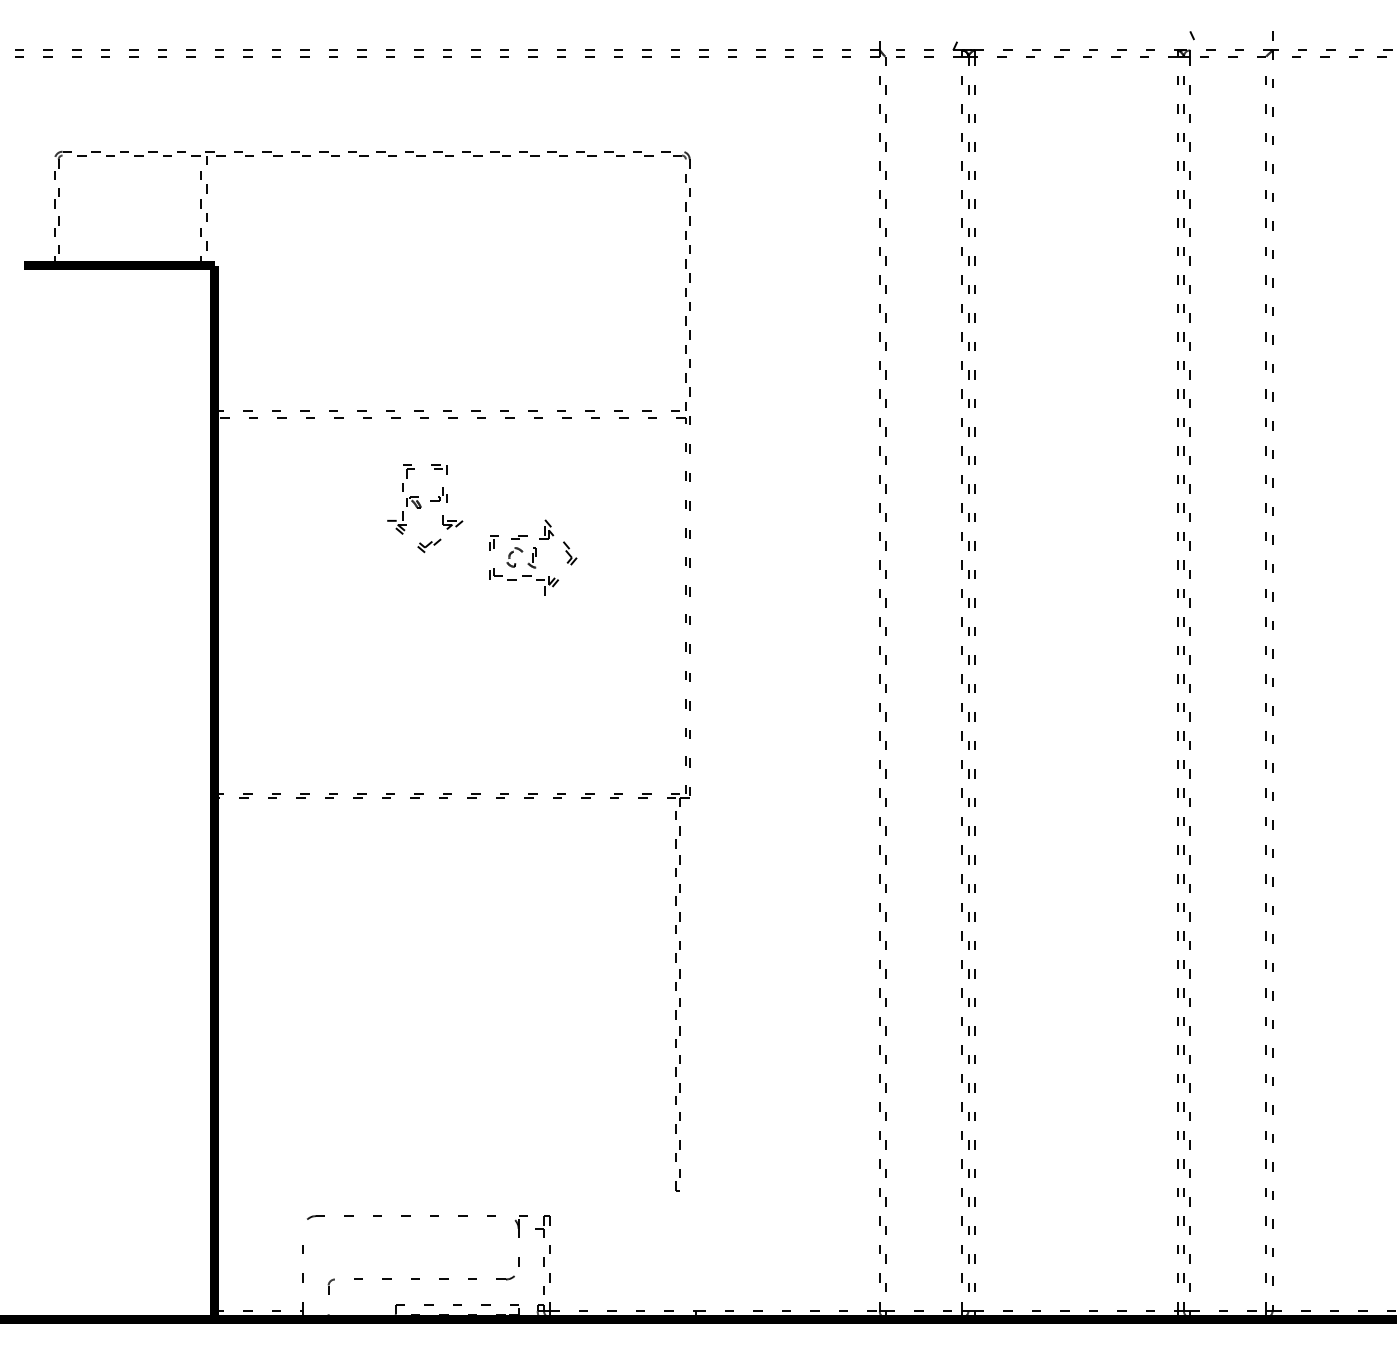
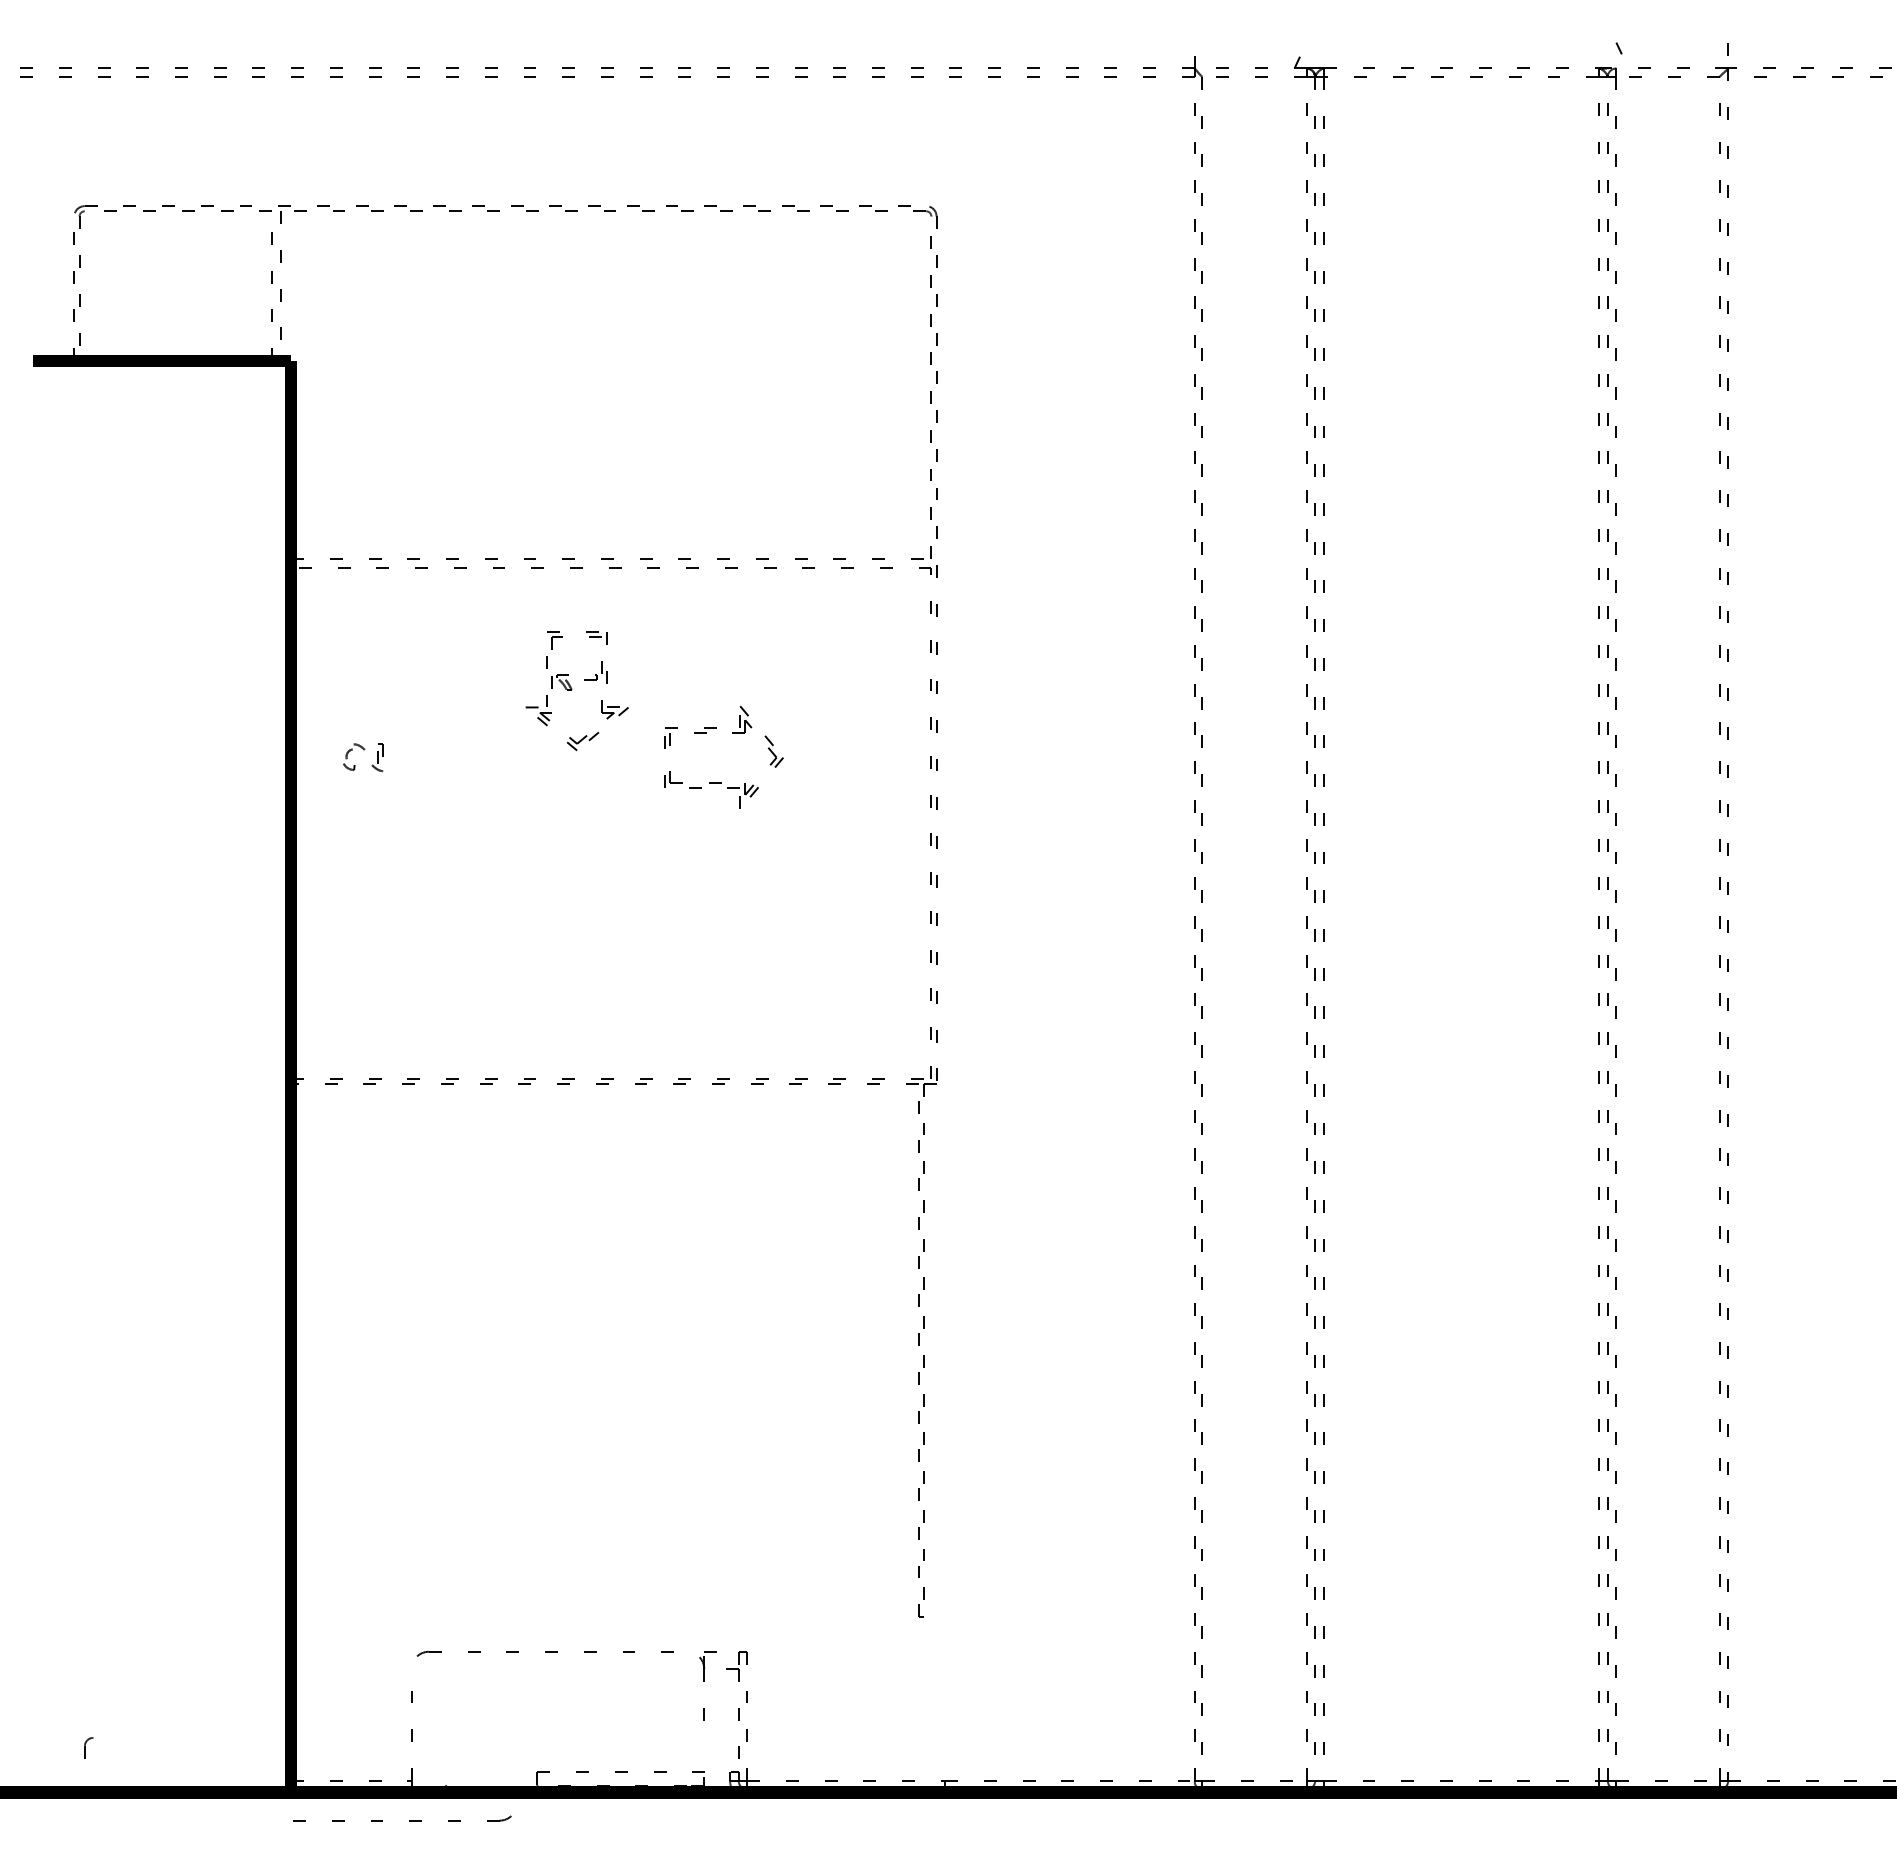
part: (521, 557) -> (363, 757), moved
part: (434, 1277) -> (402, 1817), moved
part: (330, 1286) -> (87, 1747), moved

